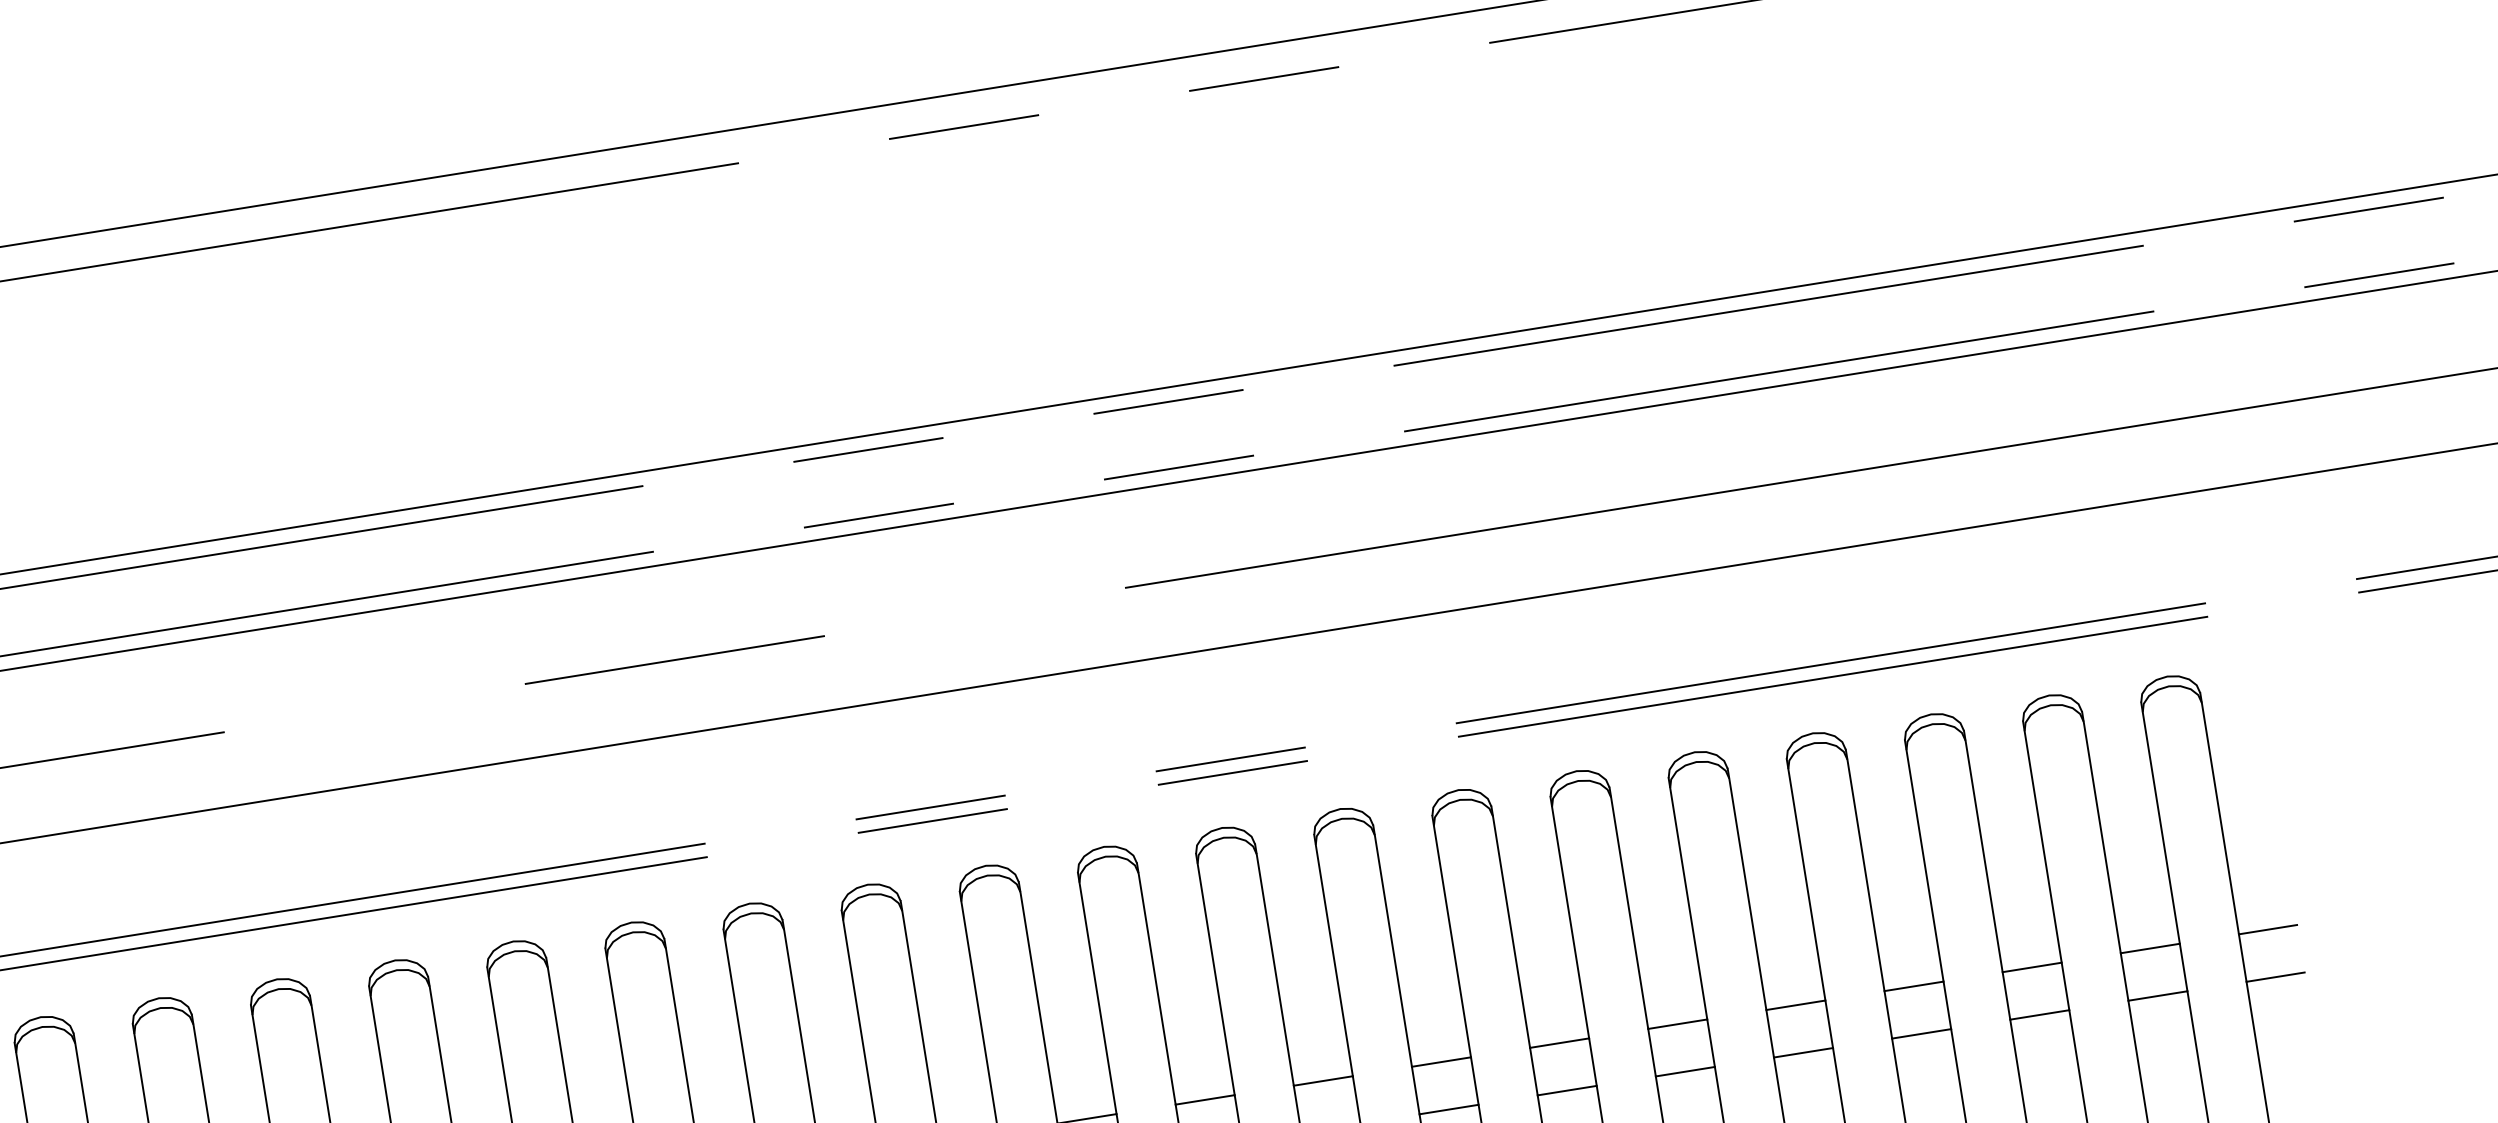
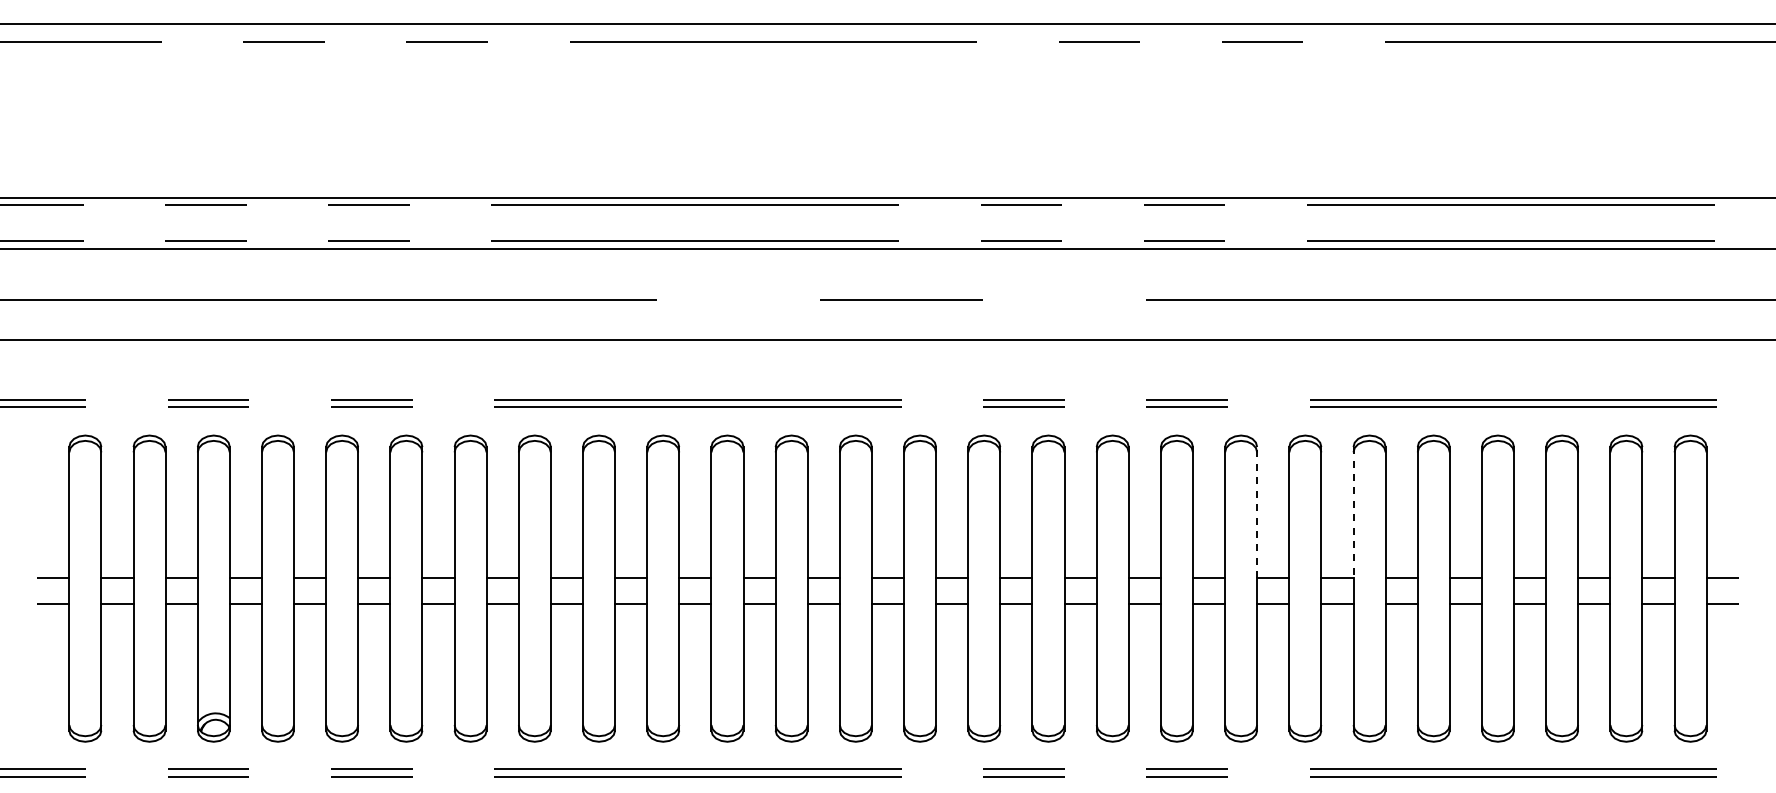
line: (1569, 917) -> (1353, 512), solid -> dashed
line: (1393, 945) -> (1257, 512), solid -> dashed

